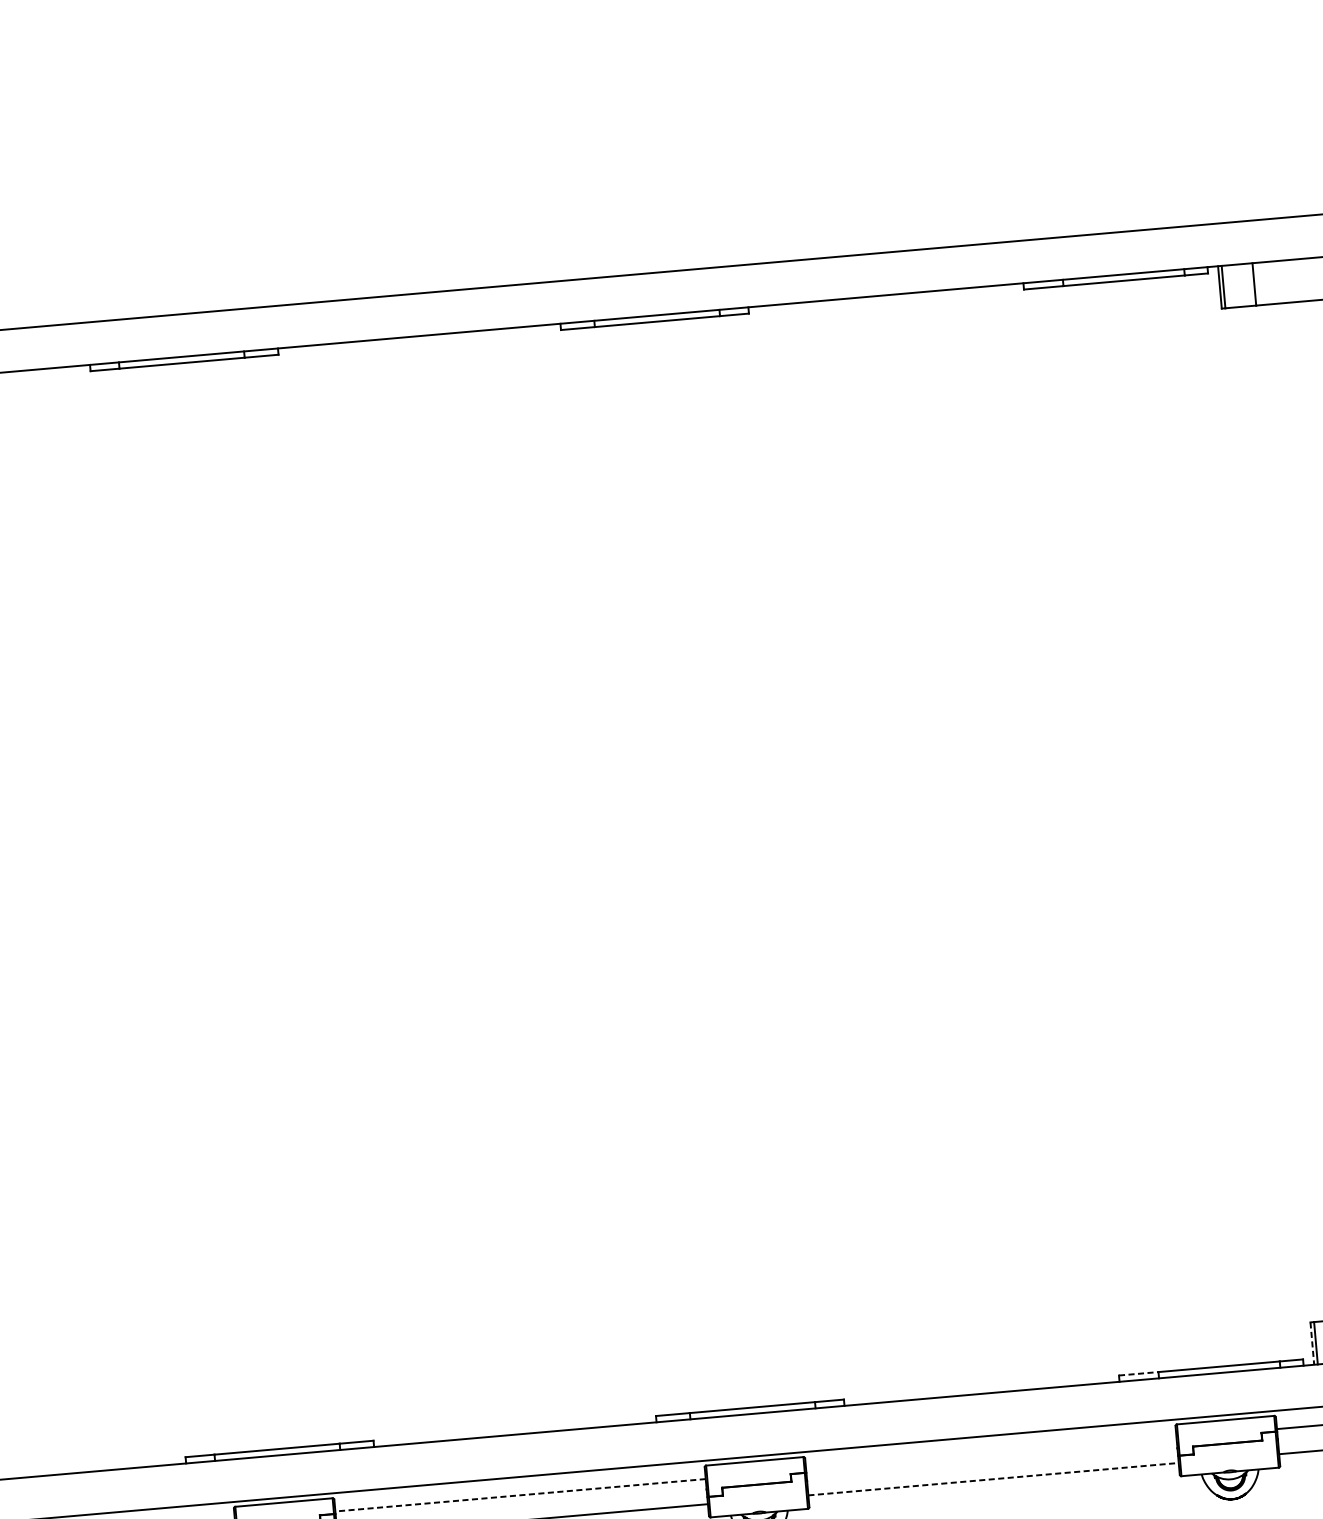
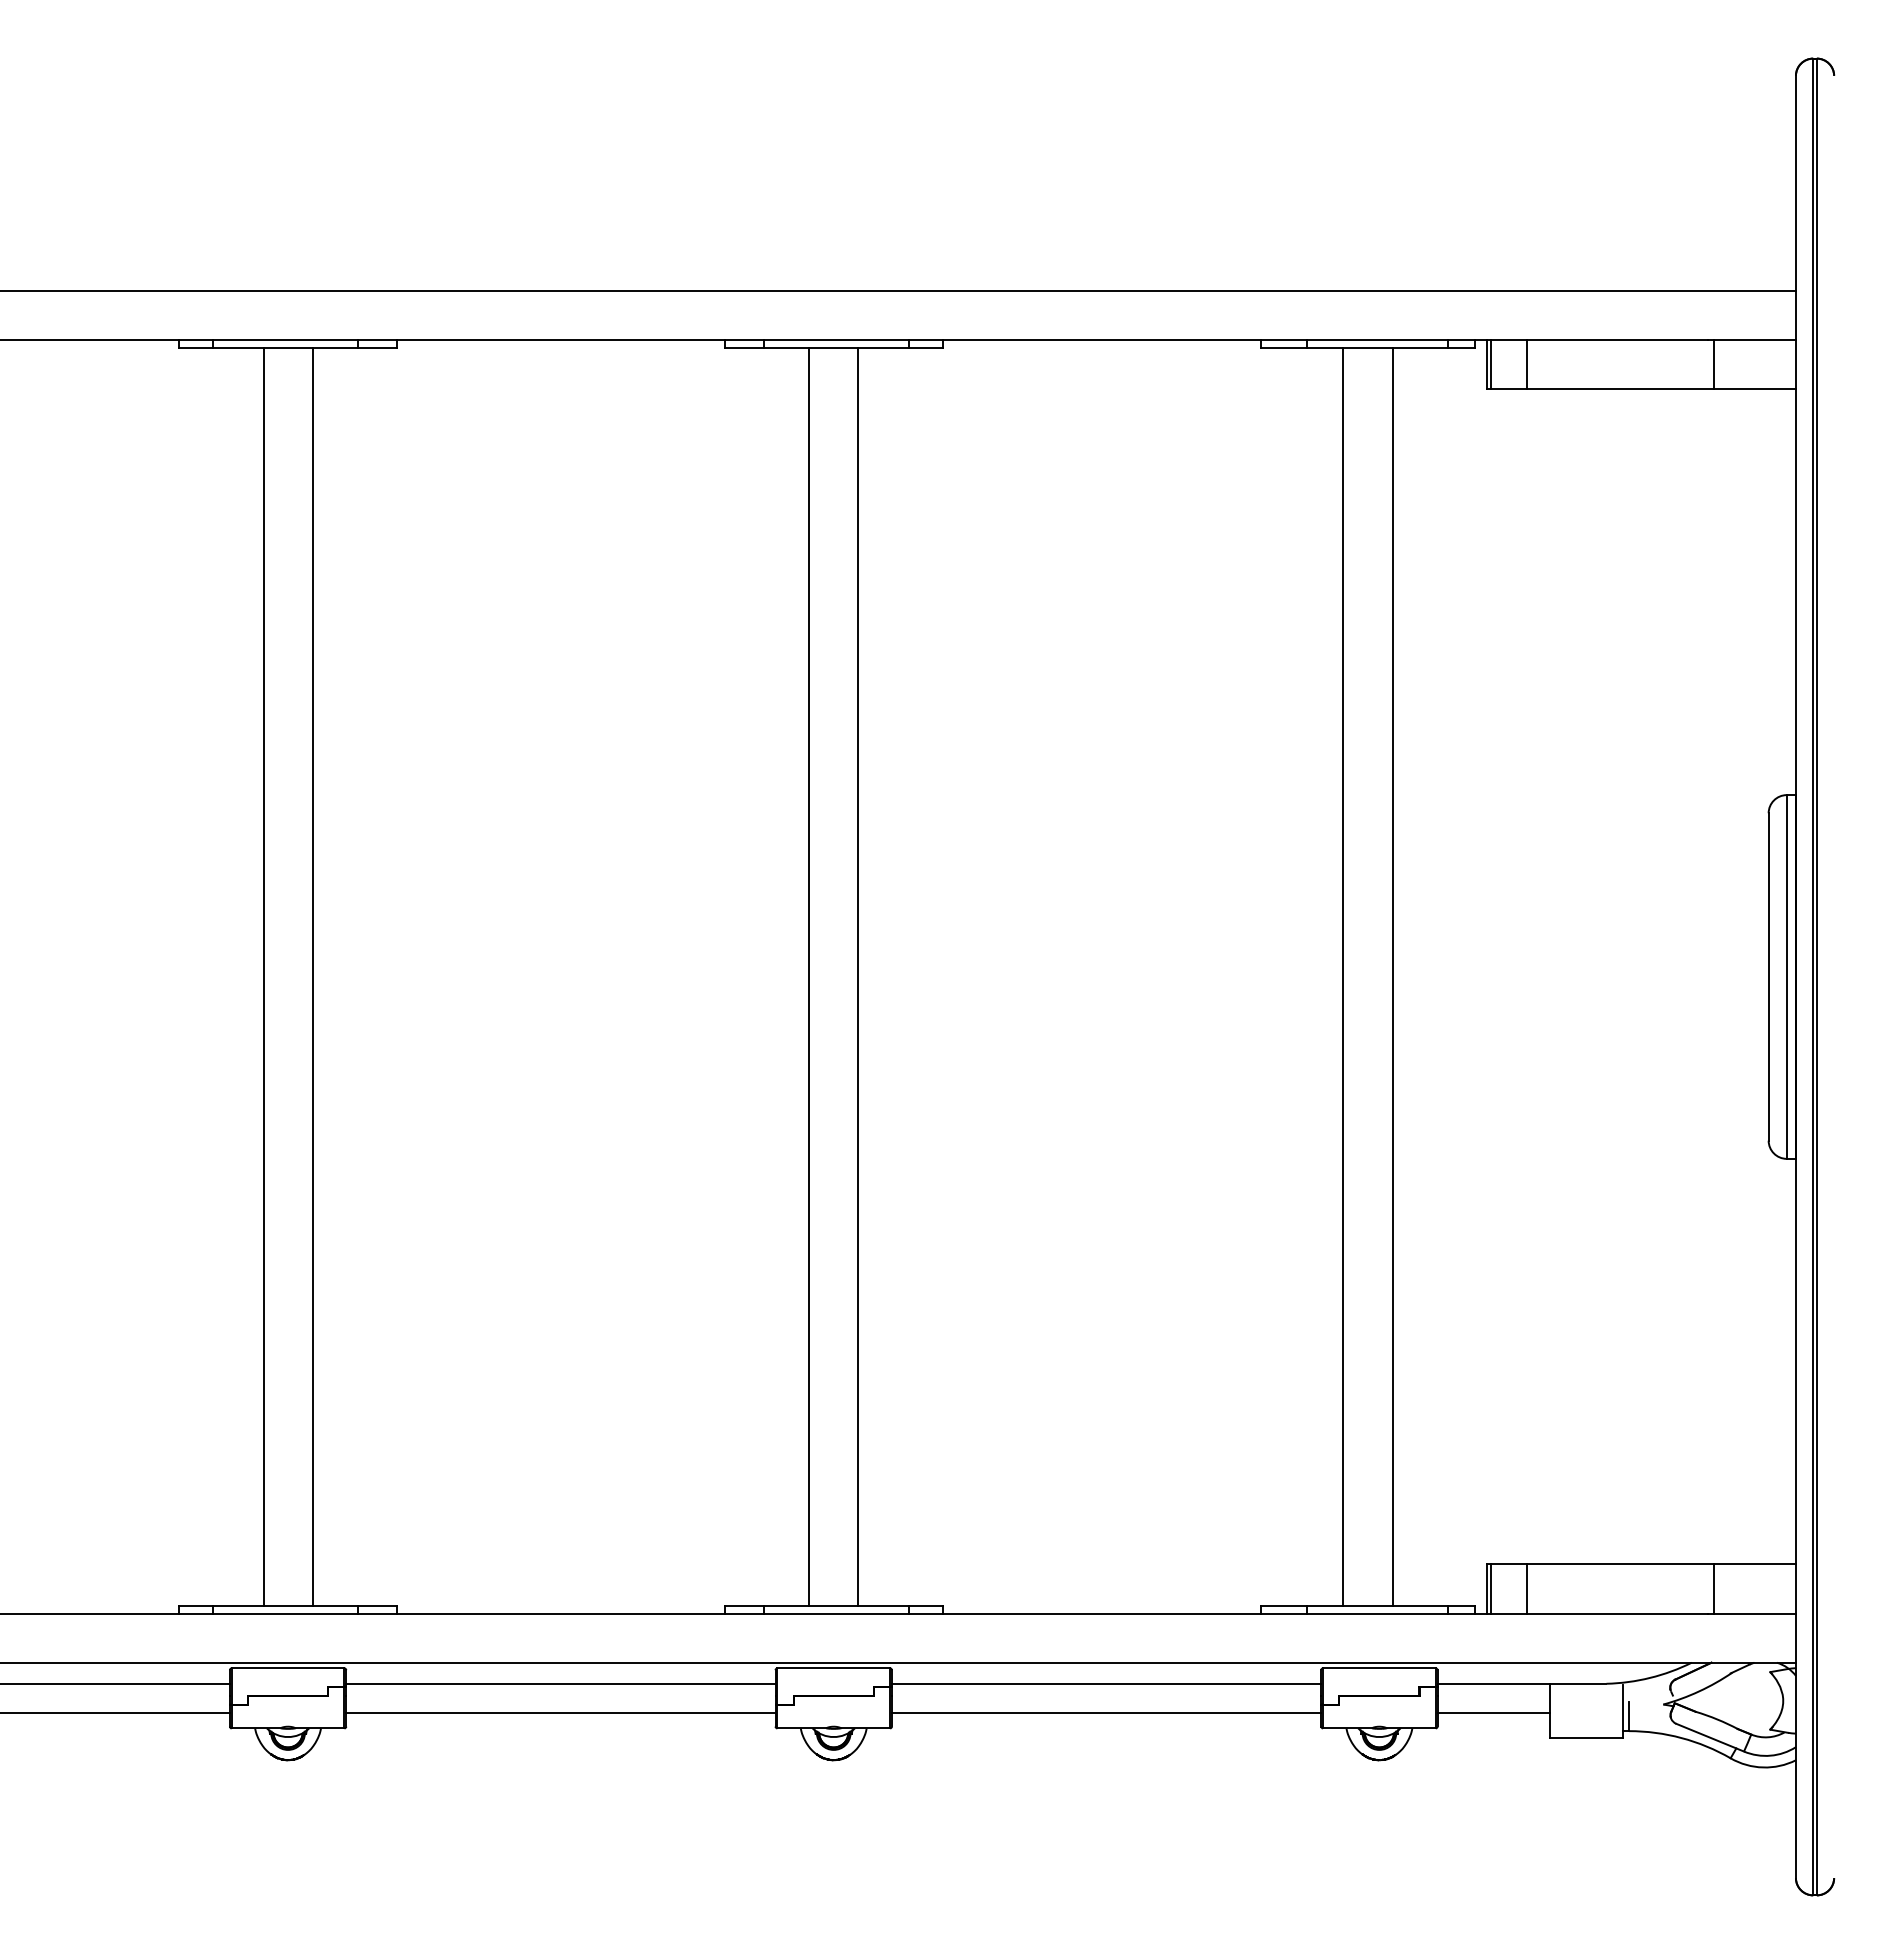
line: (1184, 822) -> (1392, 976), added
line: (1142, 825) -> (1343, 976), added
line: (723, 862) -> (858, 976), added
line: (681, 866) -> (809, 976), added
line: (252, 903) -> (312, 976), added
line: (210, 907) -> (263, 976), added
line: (1312, 1344) -> (1486, 1589), dashed -> solid
line: (1139, 1373) -> (1284, 1606), dashed -> solid
line: (991, 1453) -> (1106, 1683), added
line: (993, 1478) -> (1106, 1712), dashed -> solid
line: (520, 1495) -> (560, 1683), dashed -> solid

